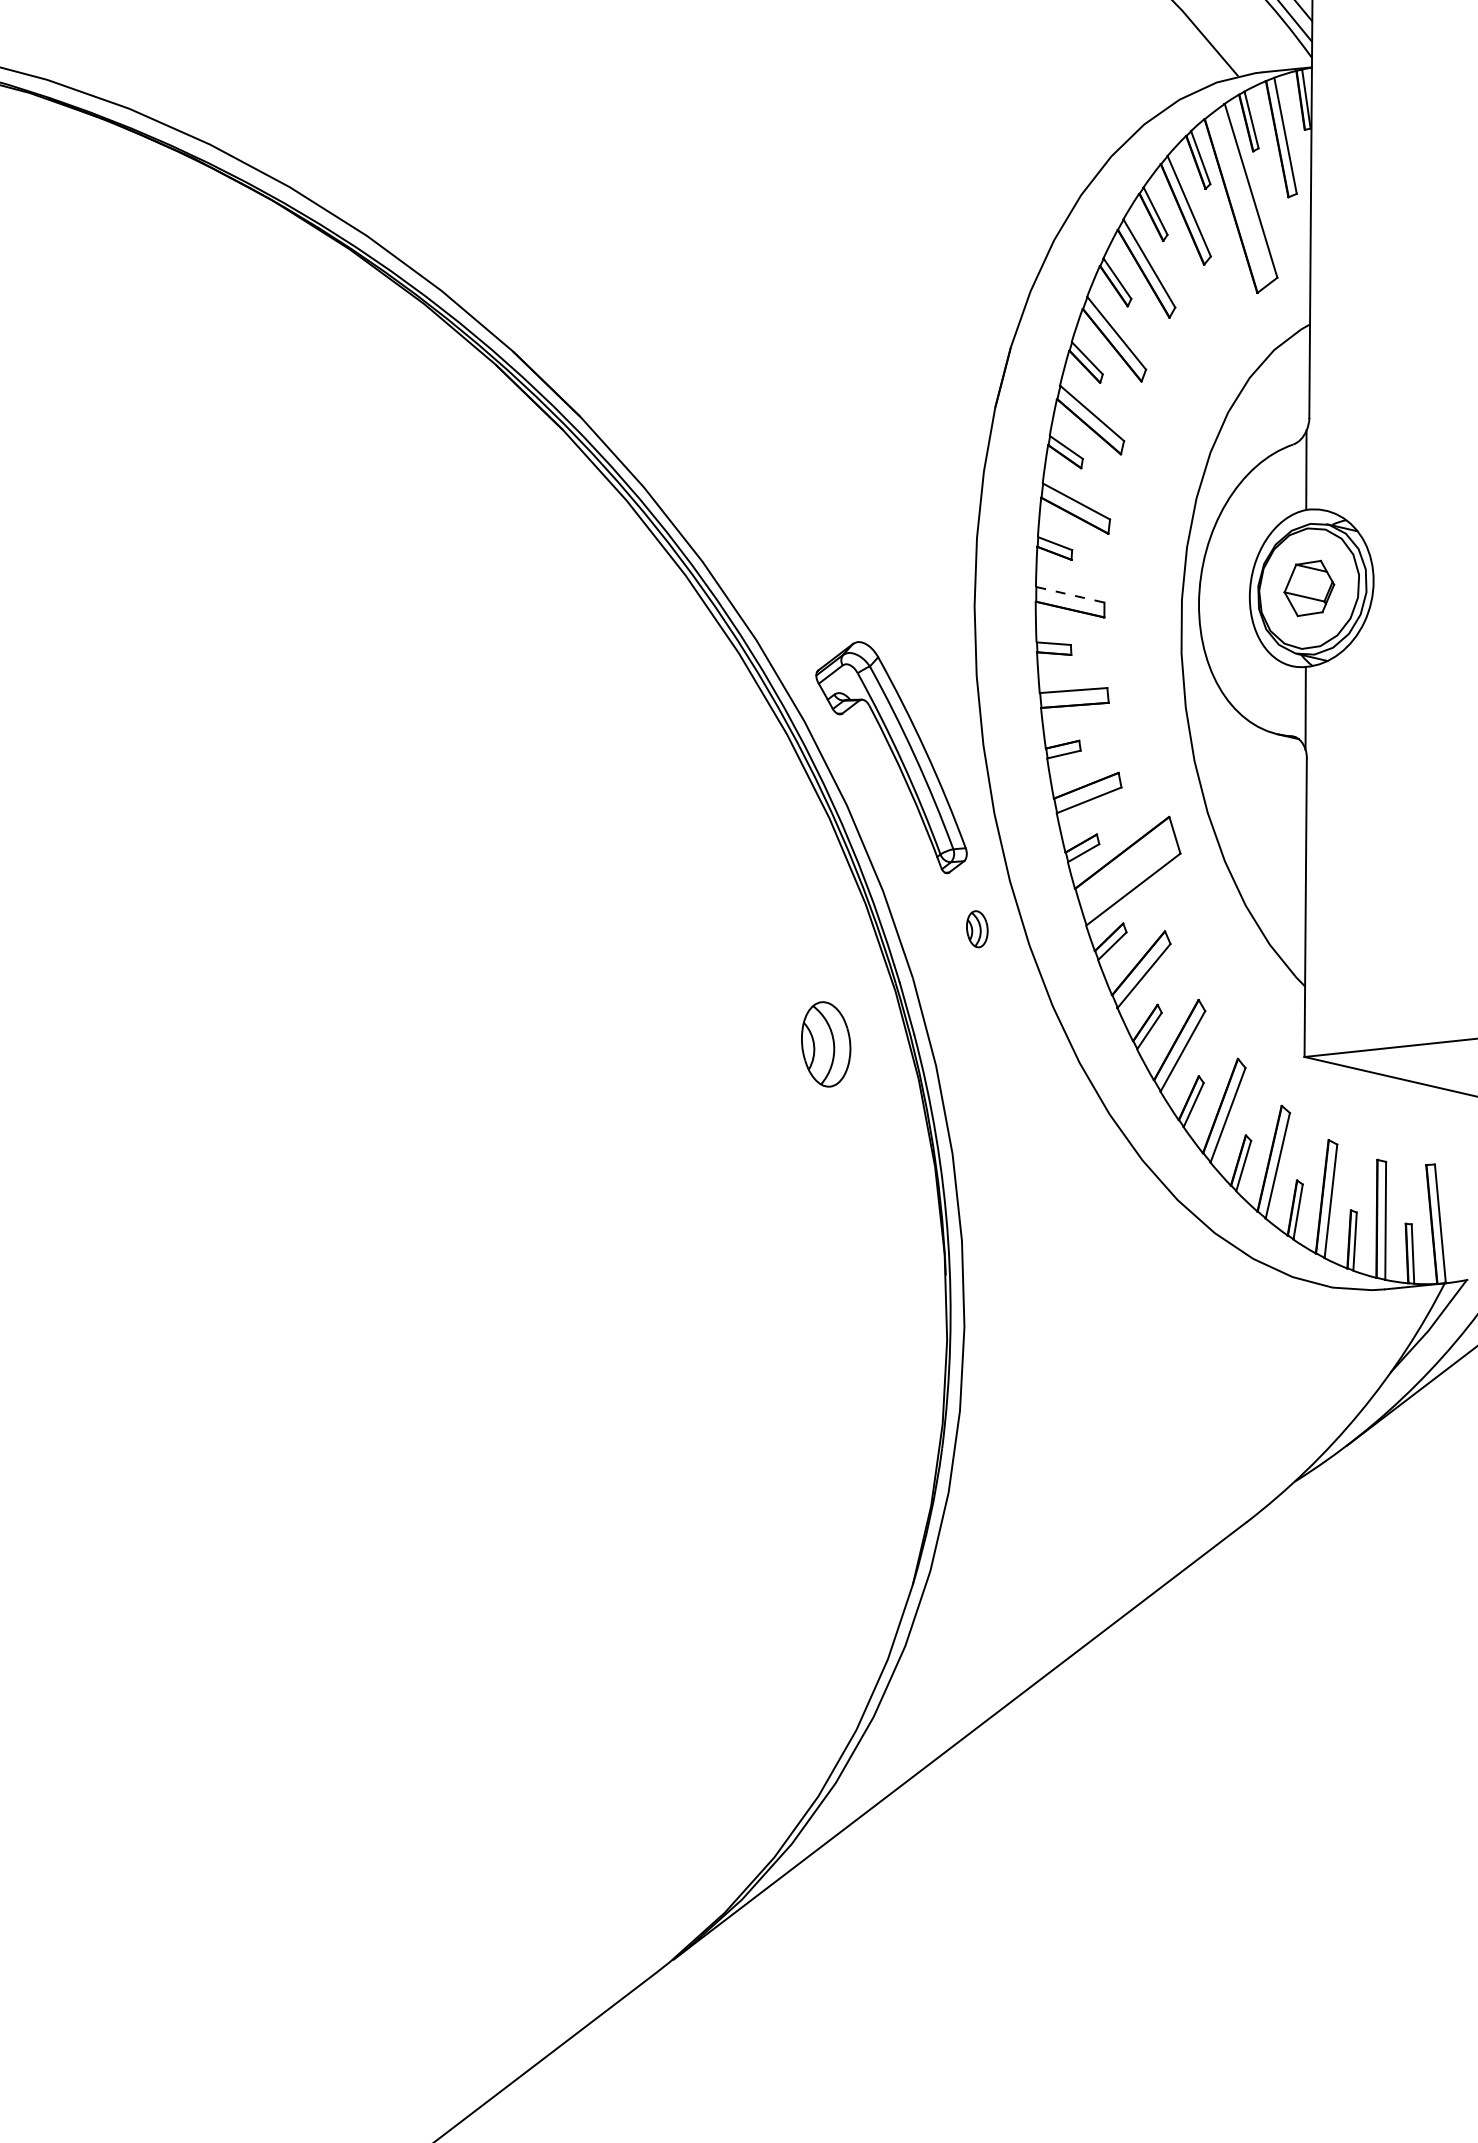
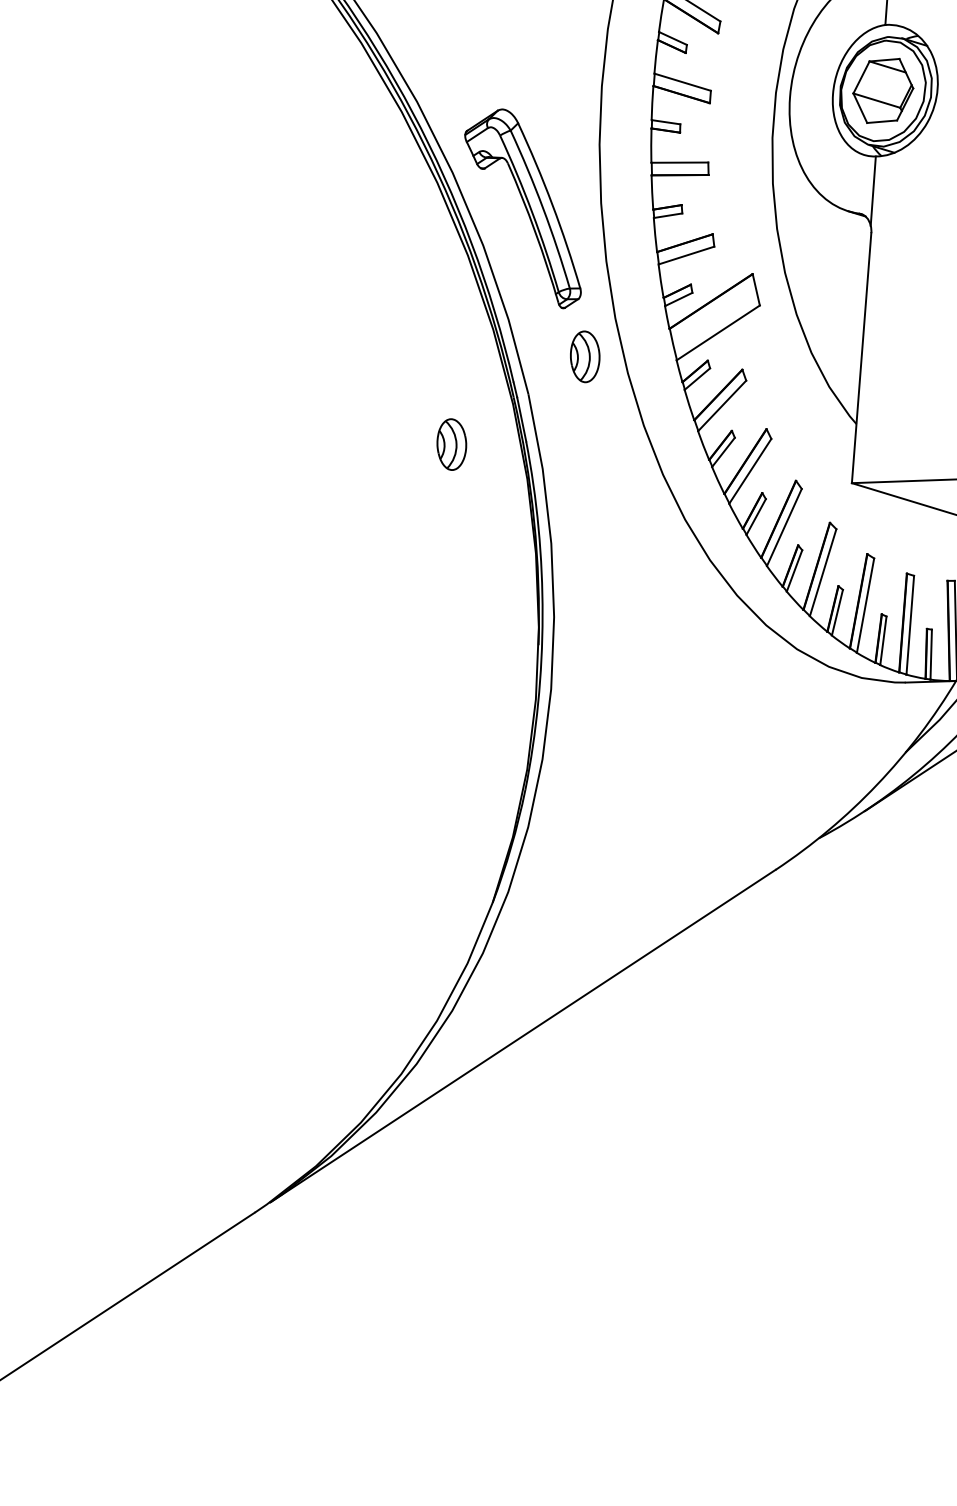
part: (1309, 588) -> (883, 90), size x1.43
line: (1070, 594) -> (682, 82), dashed -> solid
part: (977, 929) -> (585, 357), size x1.67
part: (825, 1044) -> (451, 444), size x0.71

